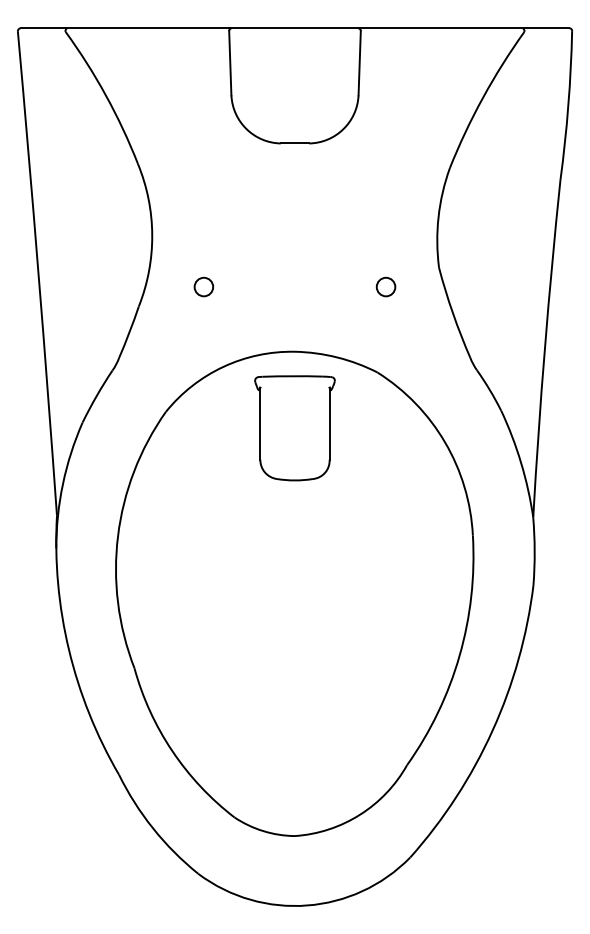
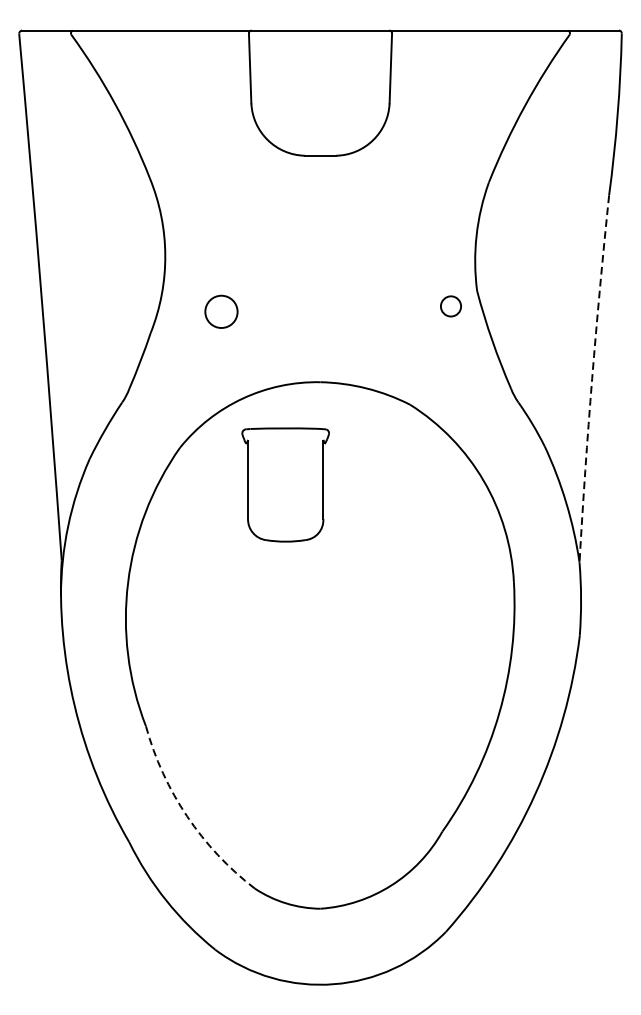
circle: (203, 286) -> (221, 311), size x1.6
circle: (385, 286) -> (450, 305), moved
arc: (544, 348) -> (591, 378), solid -> dashed
part: (294, 428) -> (285, 485), moved
arc: (172, 751) -> (187, 816), solid -> dashed

